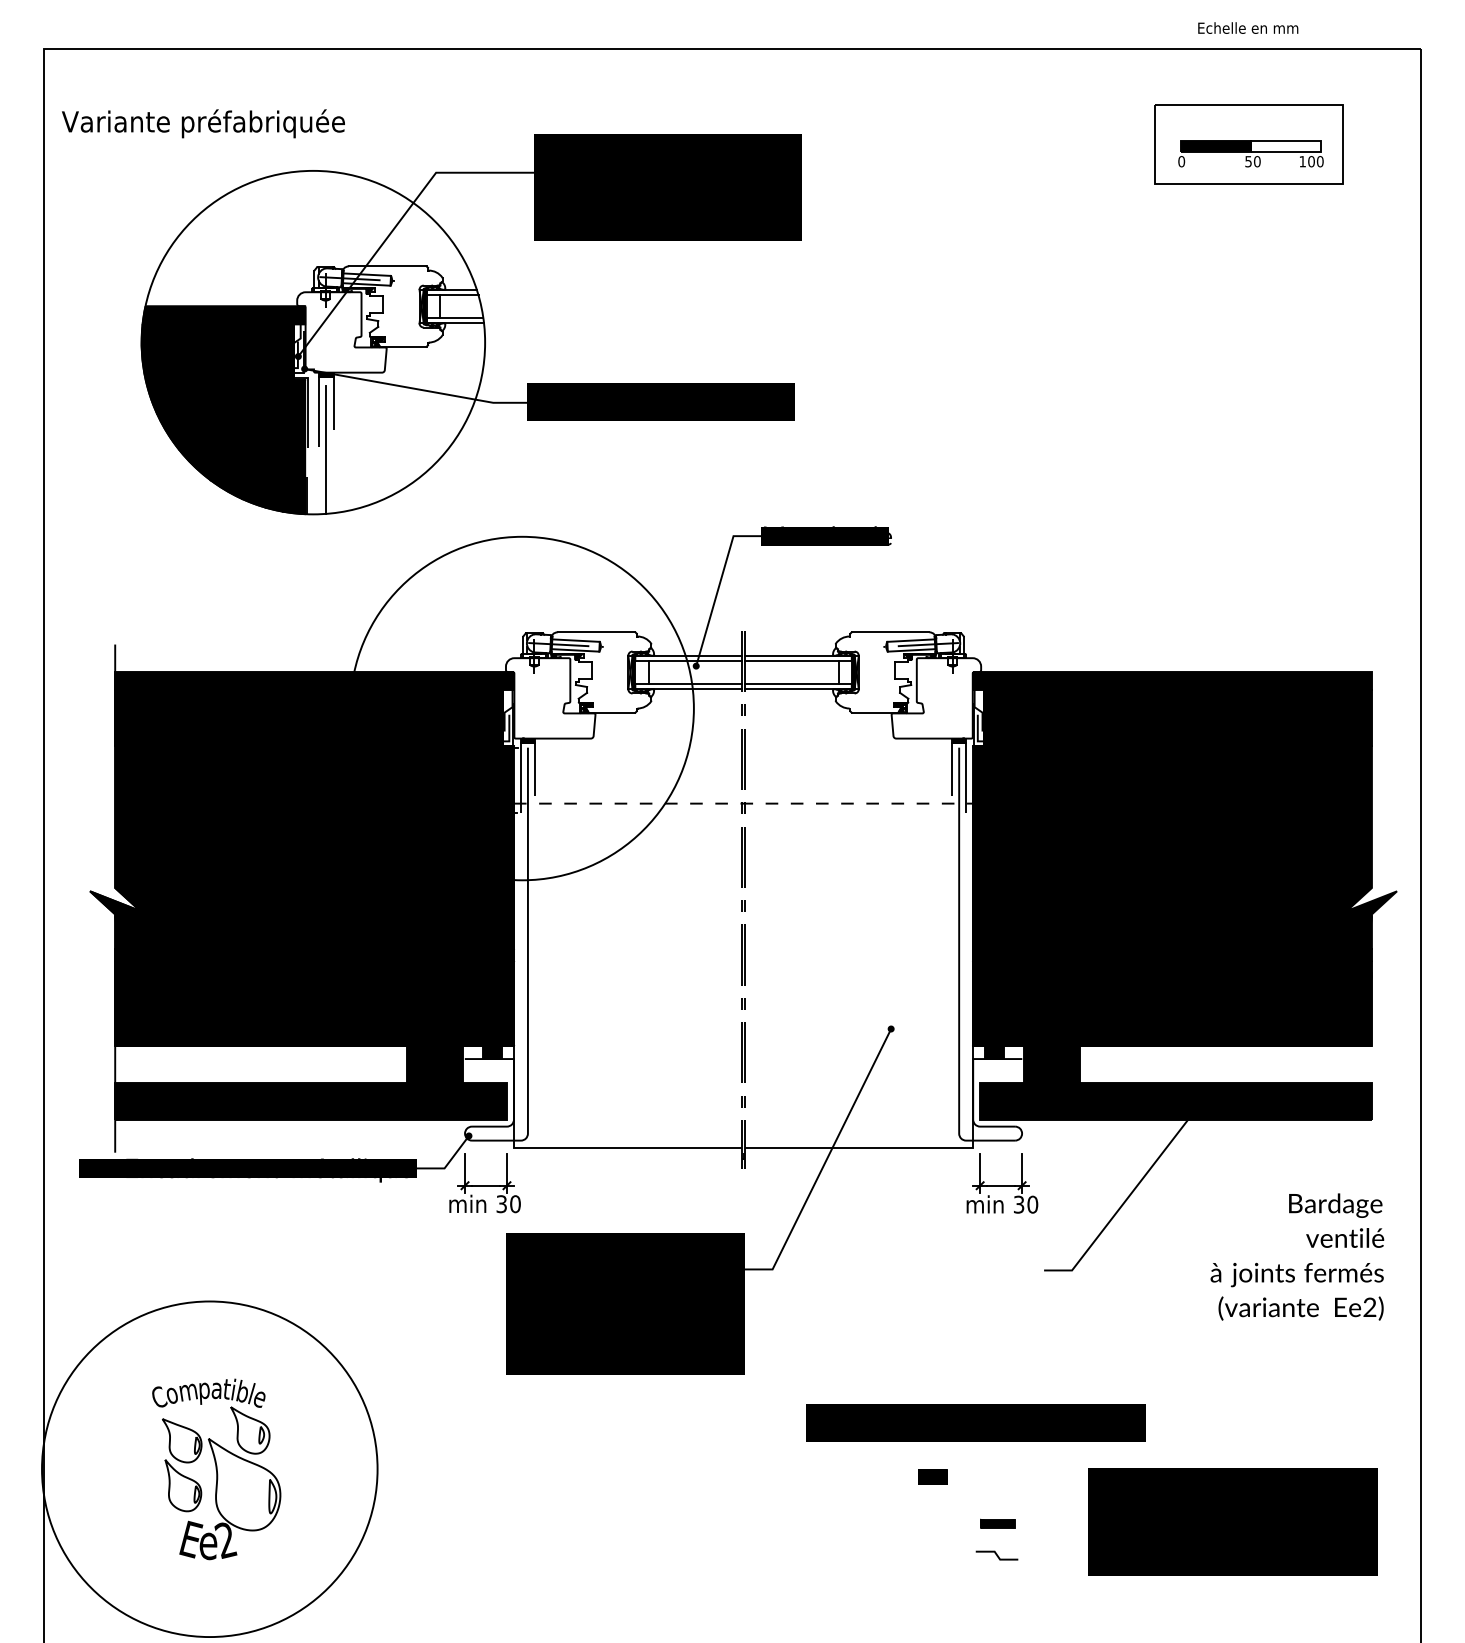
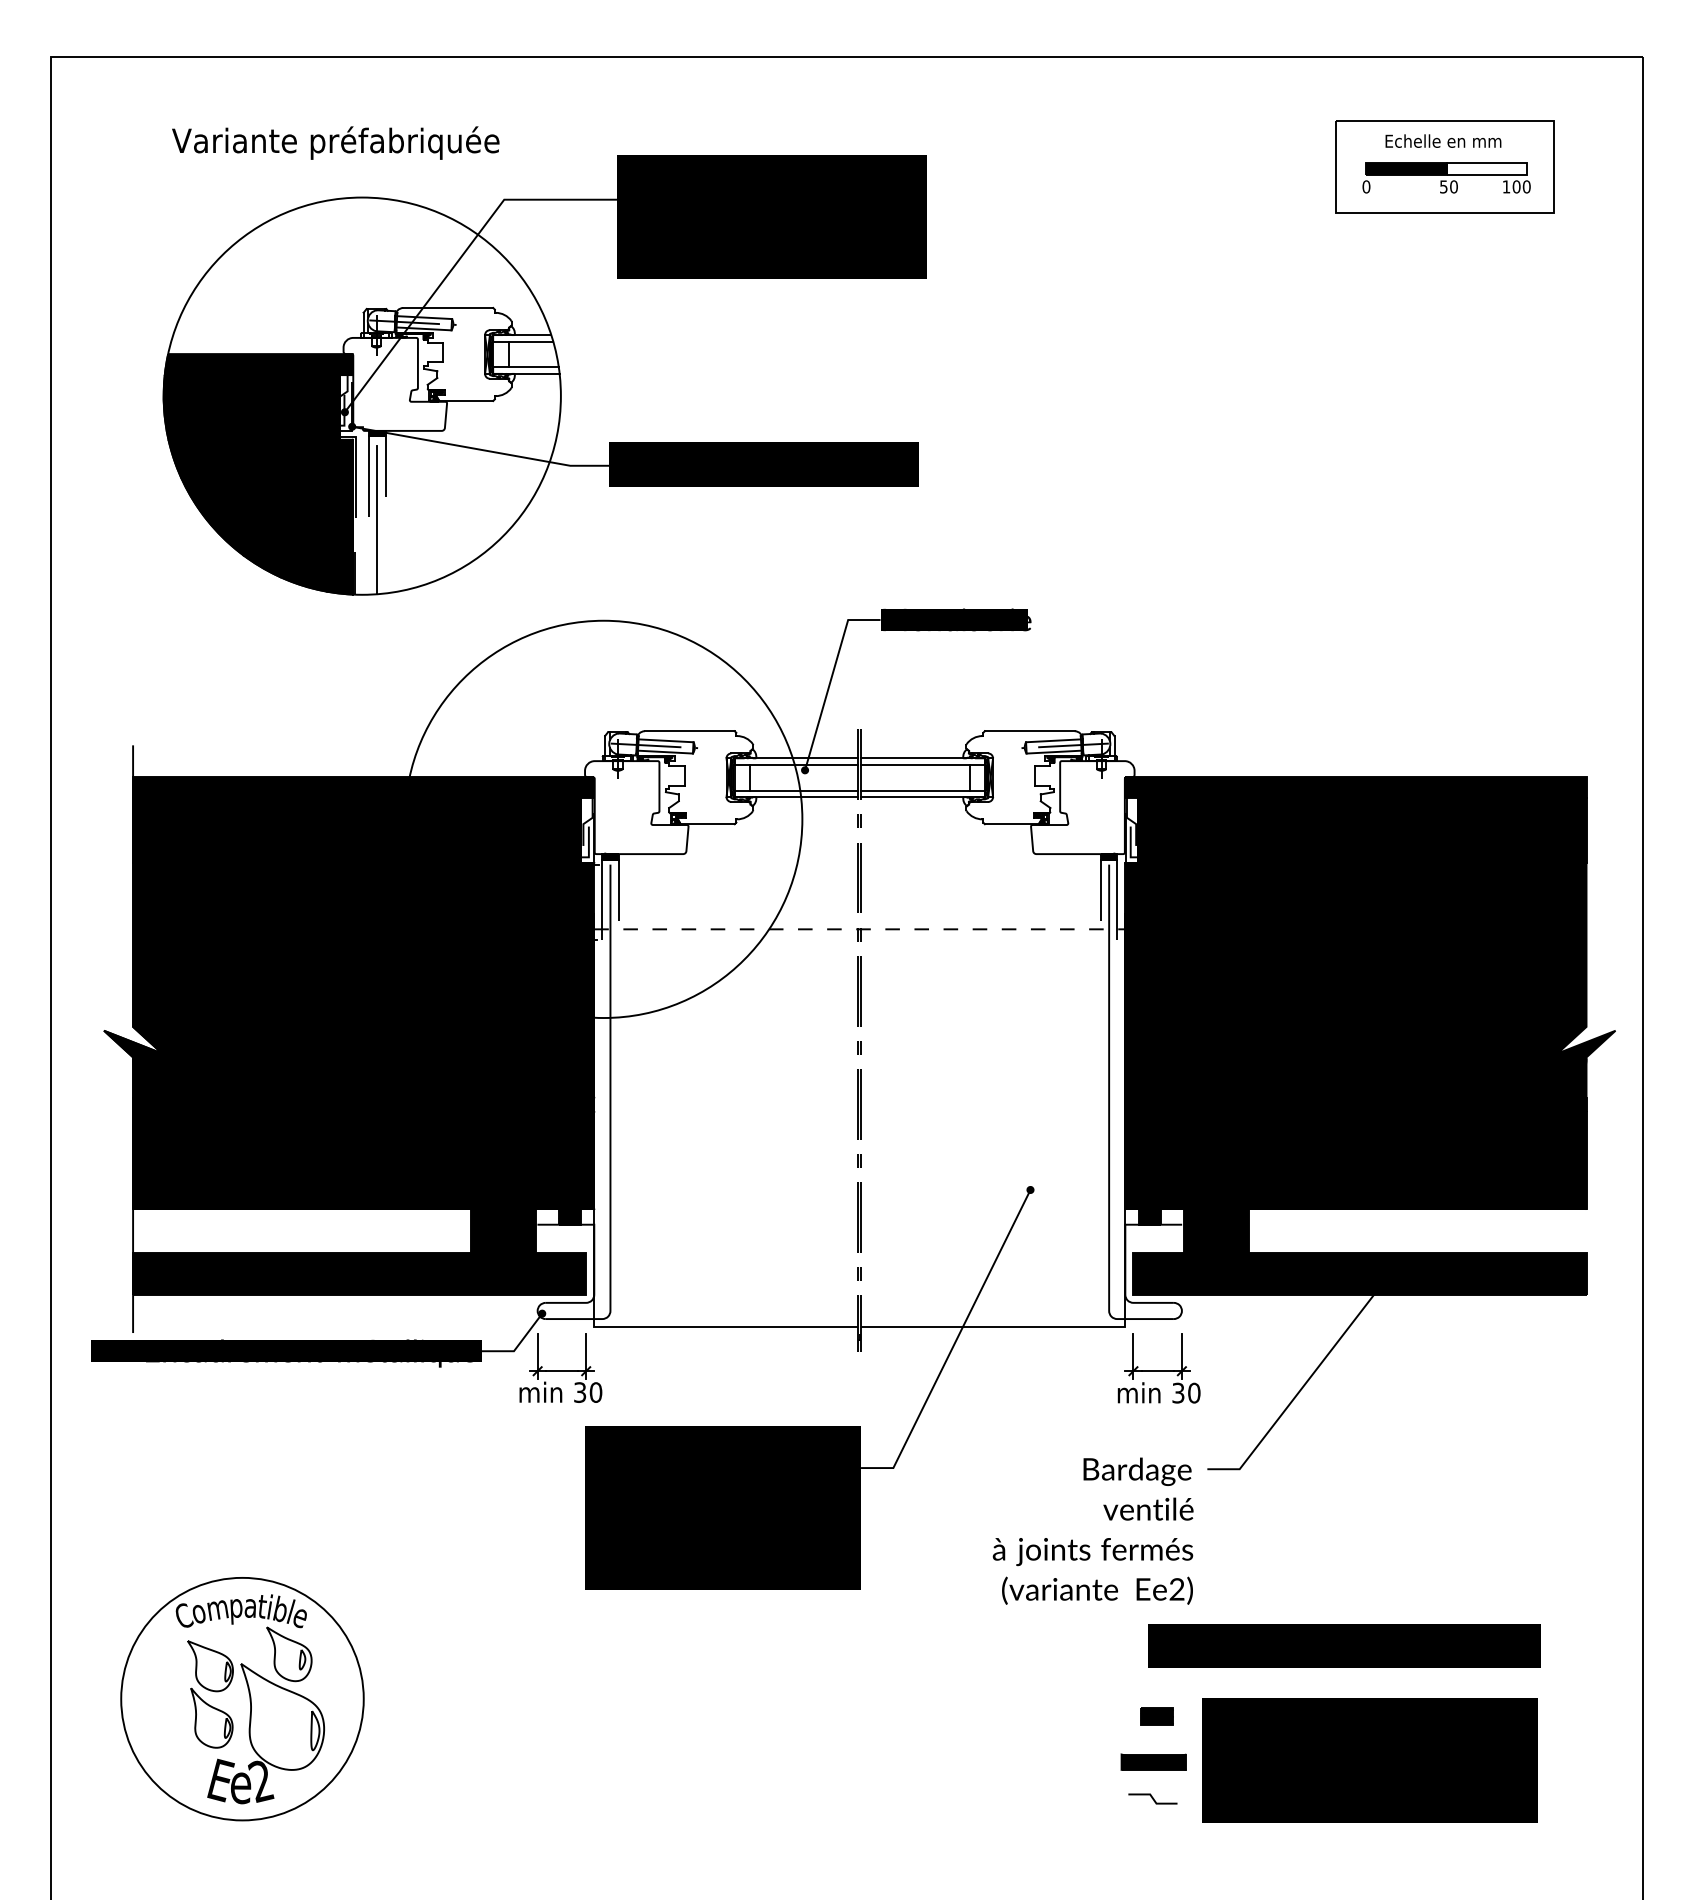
text: (1248, 27) -> (1443, 140), moved
text: (203, 123) -> (335, 142), moved
text: (1297, 1256) -> (1093, 1530), moved
text: (975, 1422) -> (1344, 1645), moved
circle: (209, 1469) -> (242, 1699), size x0.62
part: (932, 1476) -> (1156, 1715), moved
text: (1232, 1521) -> (1369, 1759), moved
part: (997, 1523) -> (1153, 1761), size x1.67

